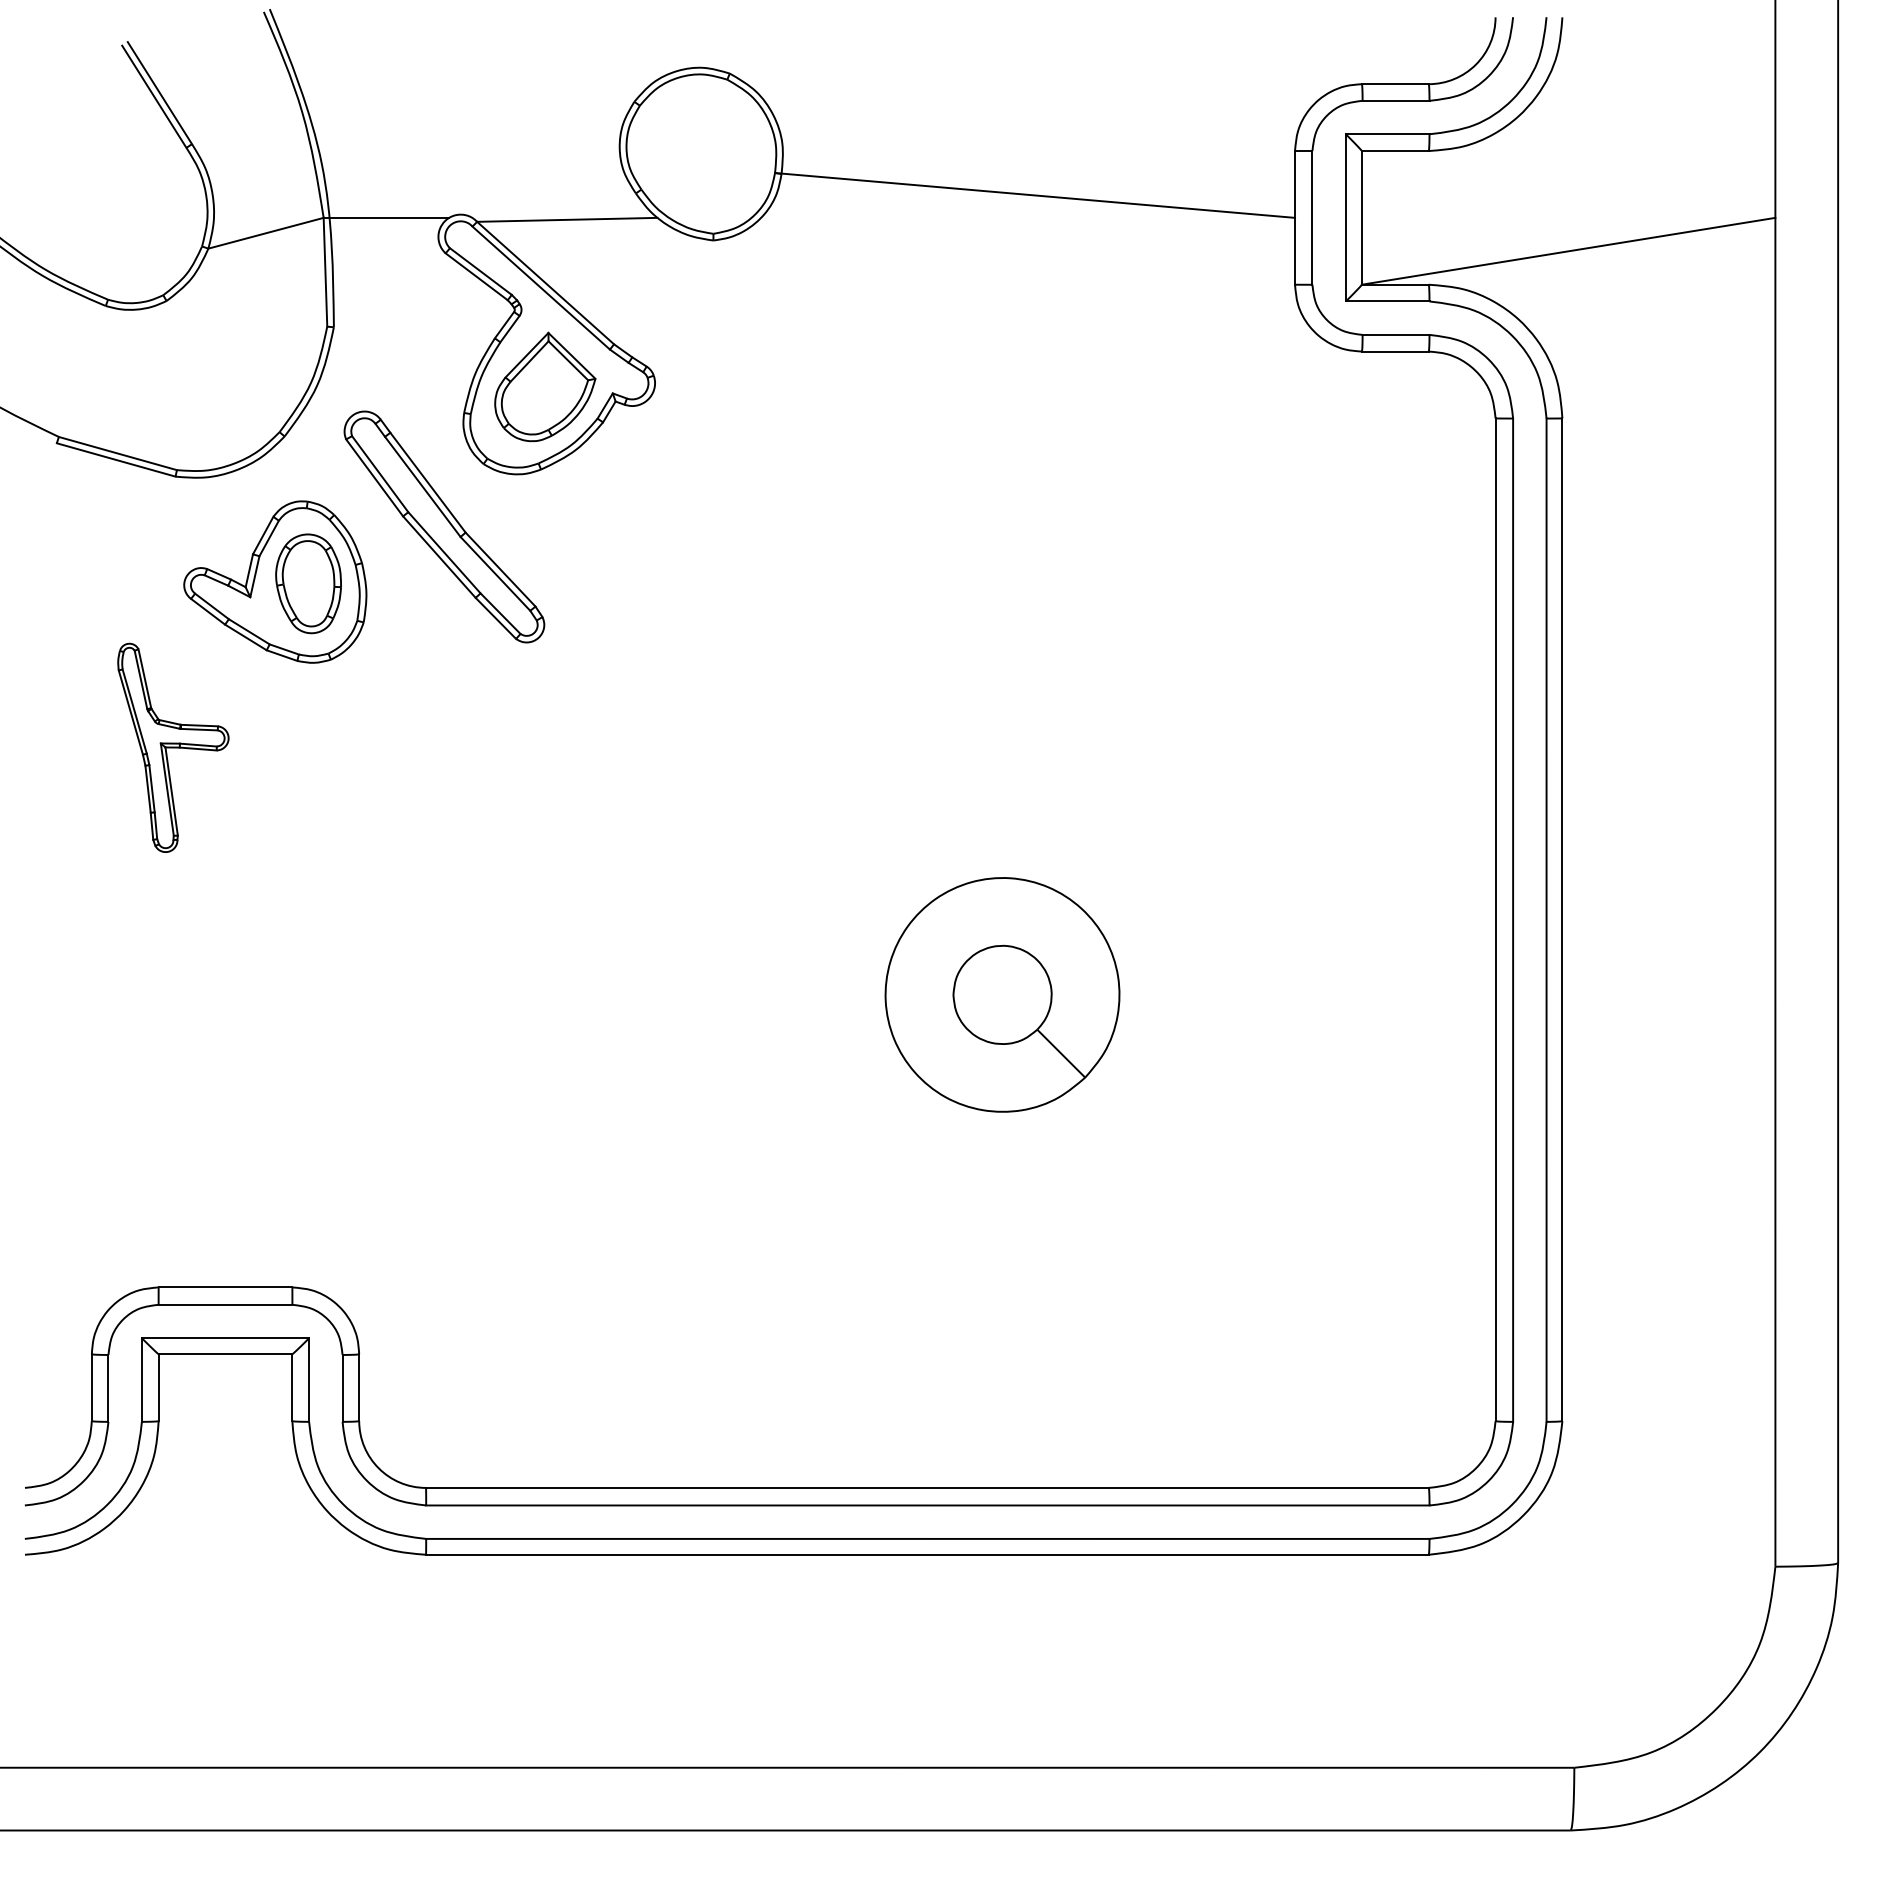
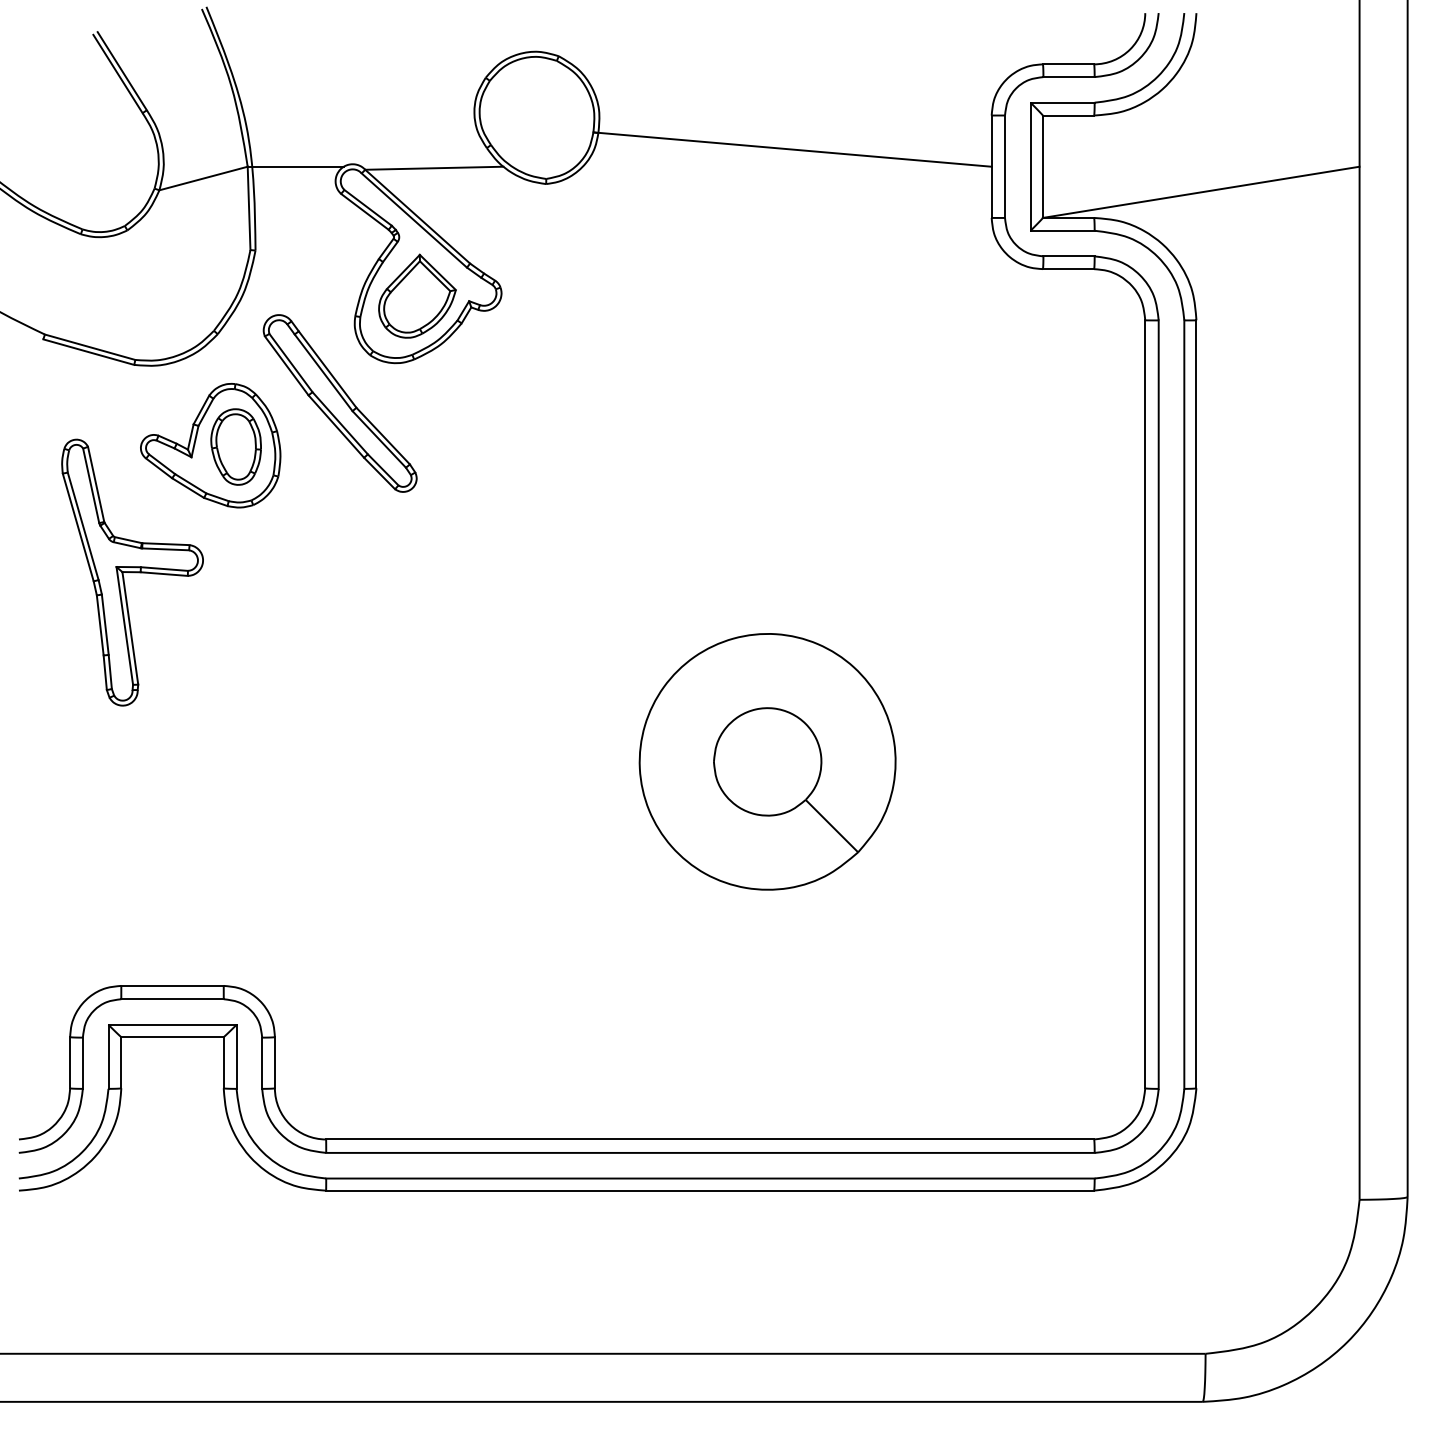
part: (173, 747) -> (132, 572), size x1.67
part: (1002, 994) -> (767, 761), size x1.43

